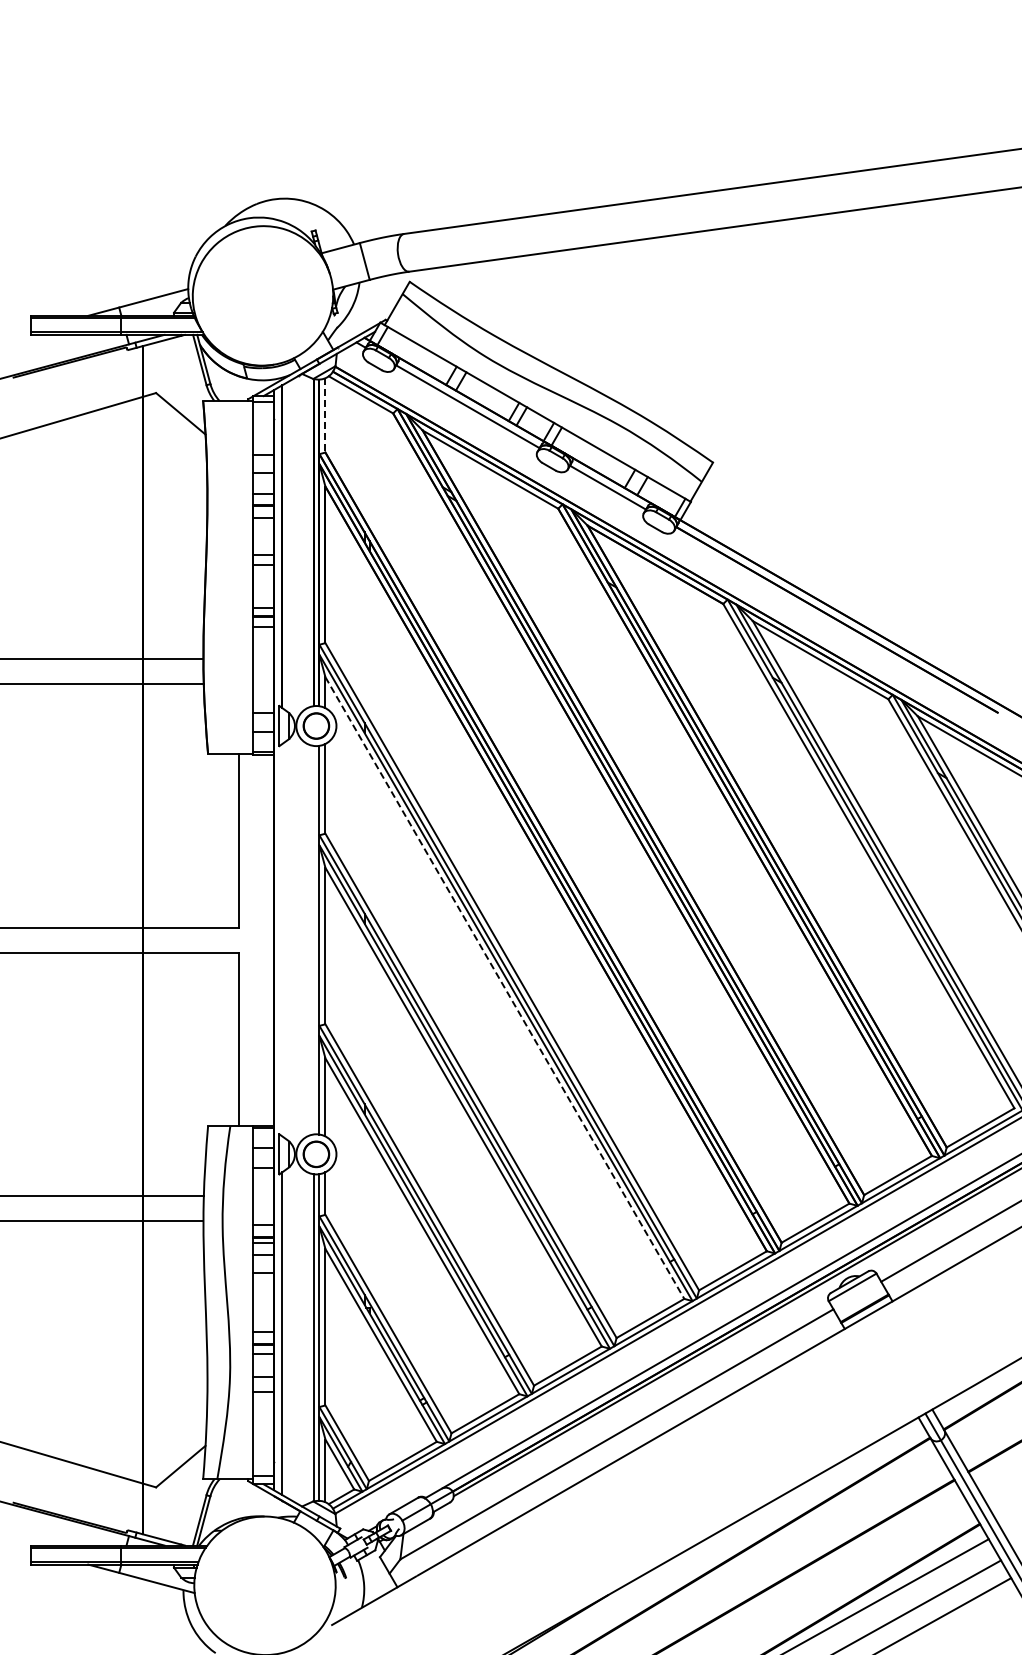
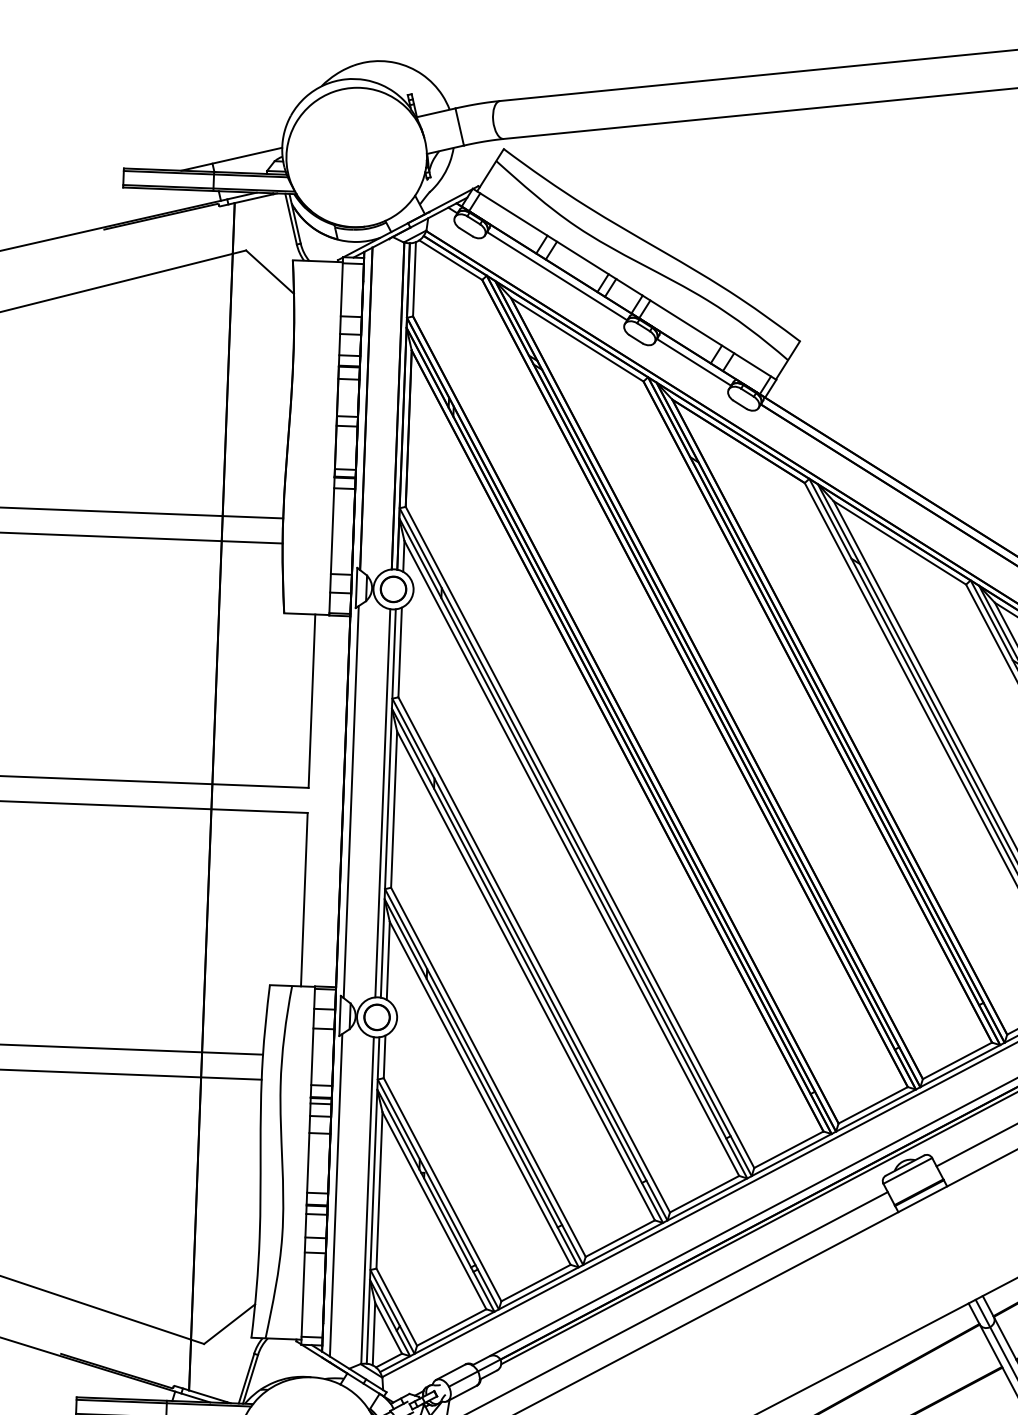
line: (325, 415) -> (414, 279), dashed -> solid
line: (282, 940) -> (351, 802), added
line: (313, 940) -> (382, 803), added
line: (504, 988) -> (571, 858), dashed -> solid

